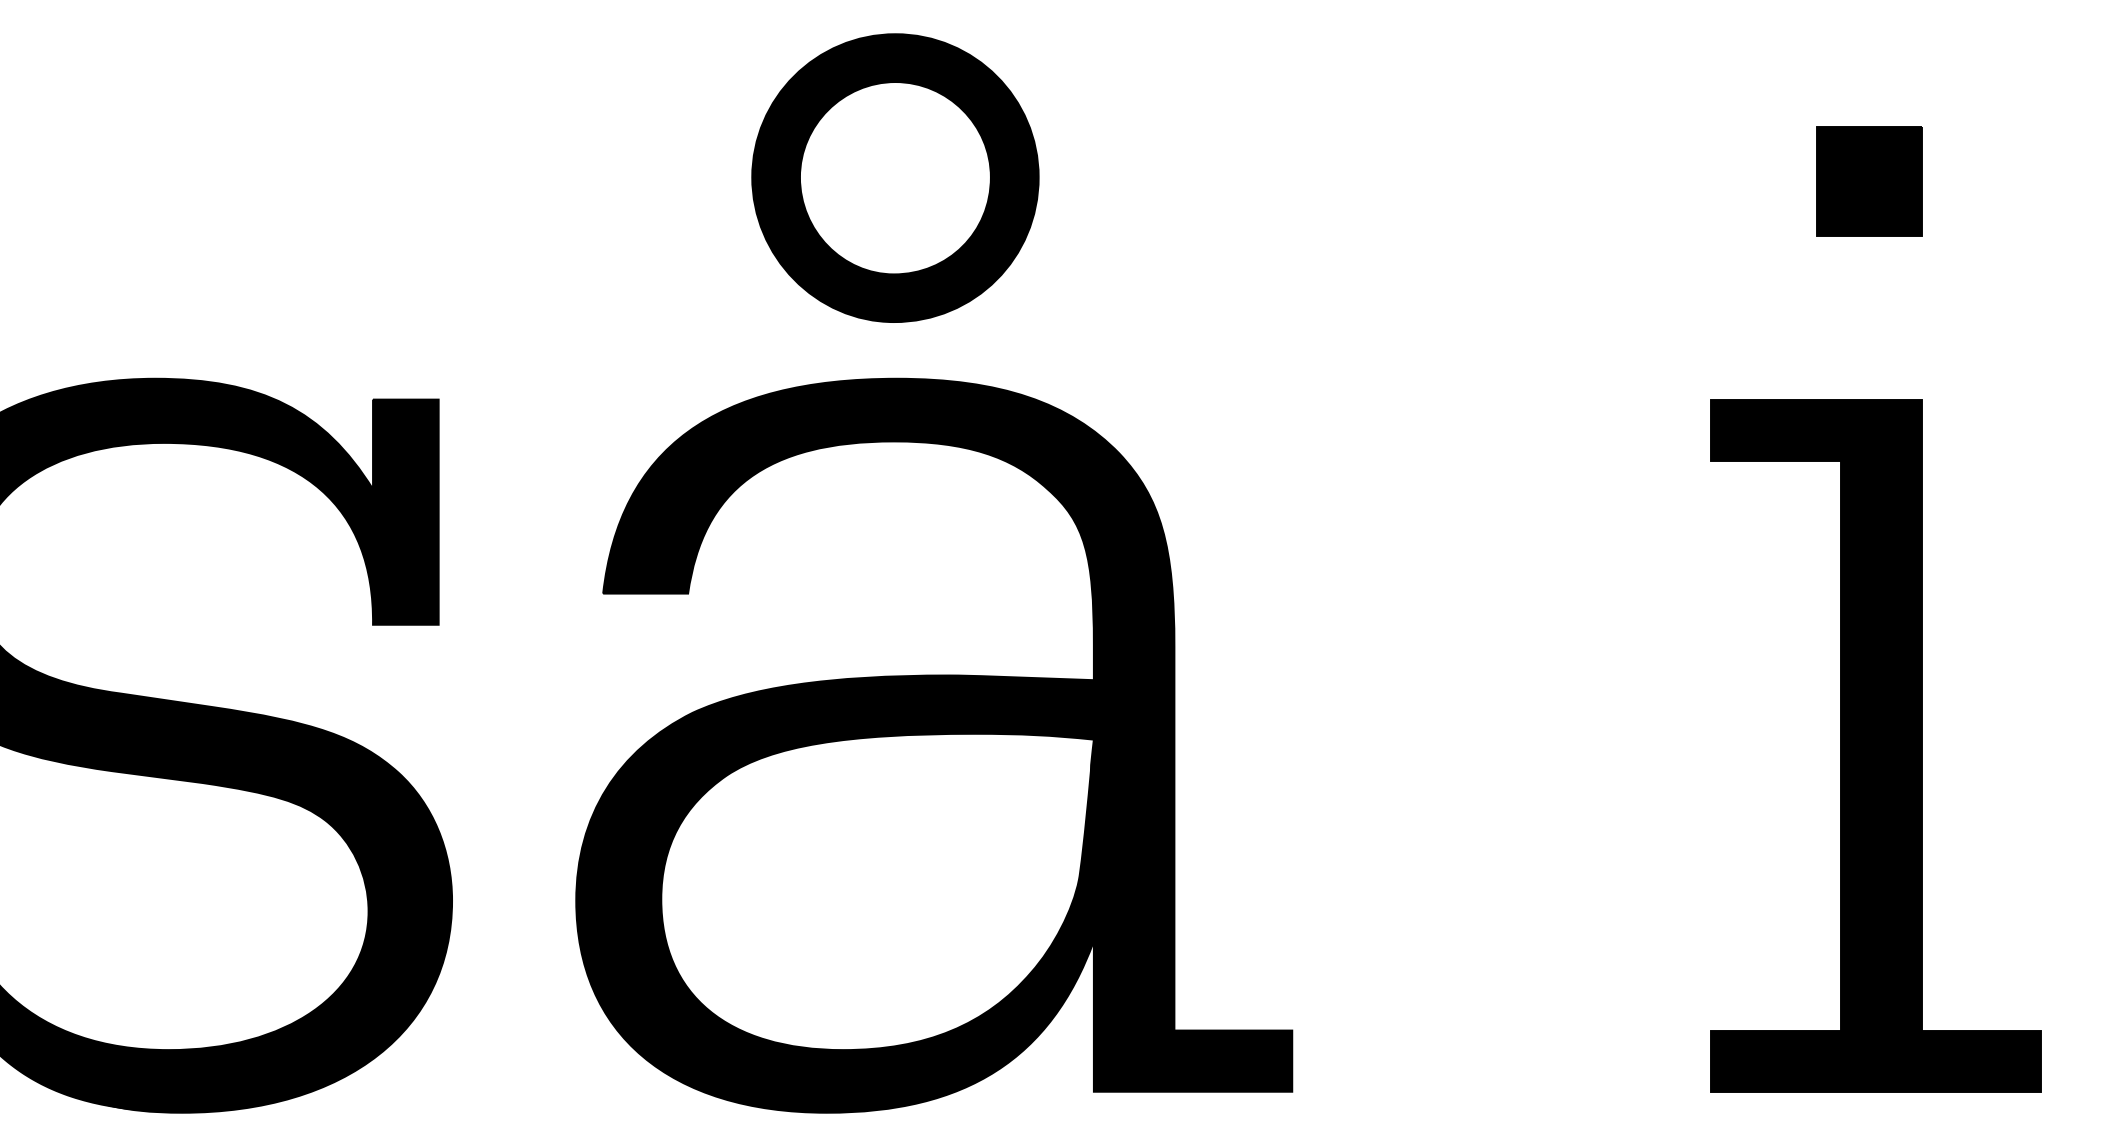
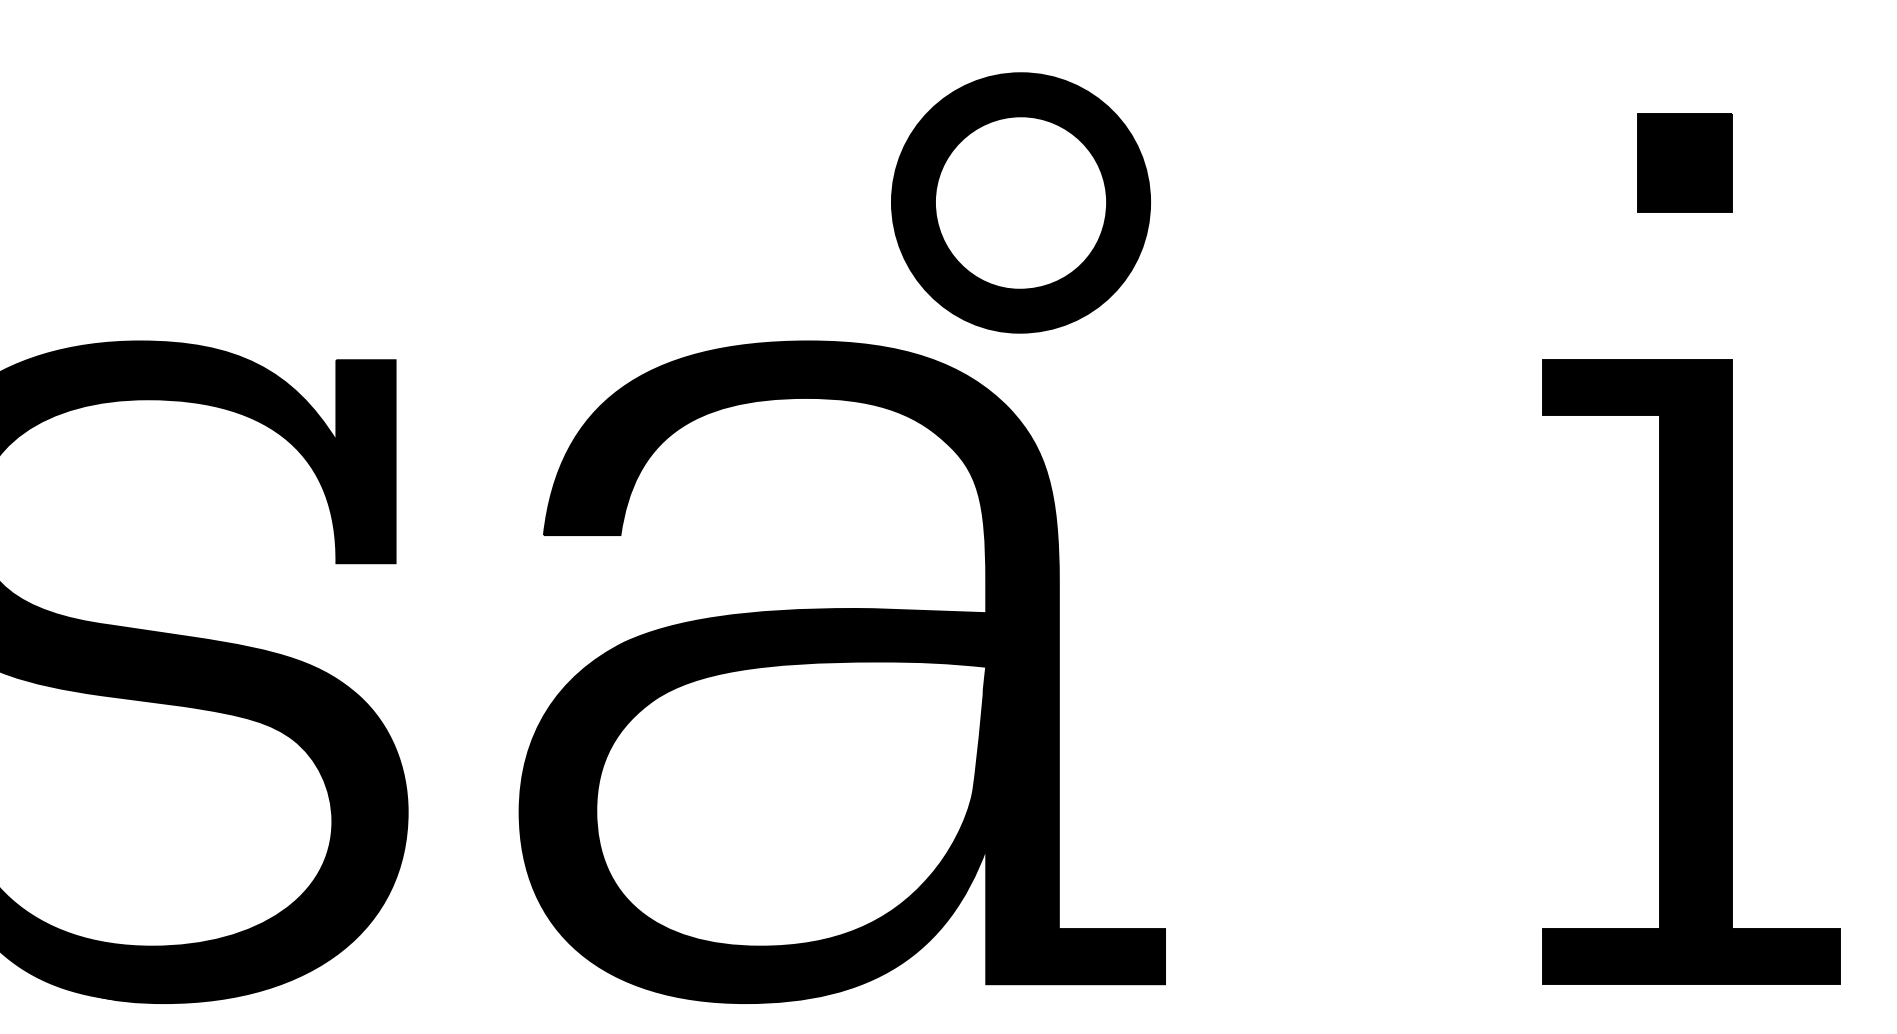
part: (895, 177) -> (1021, 202), moved

